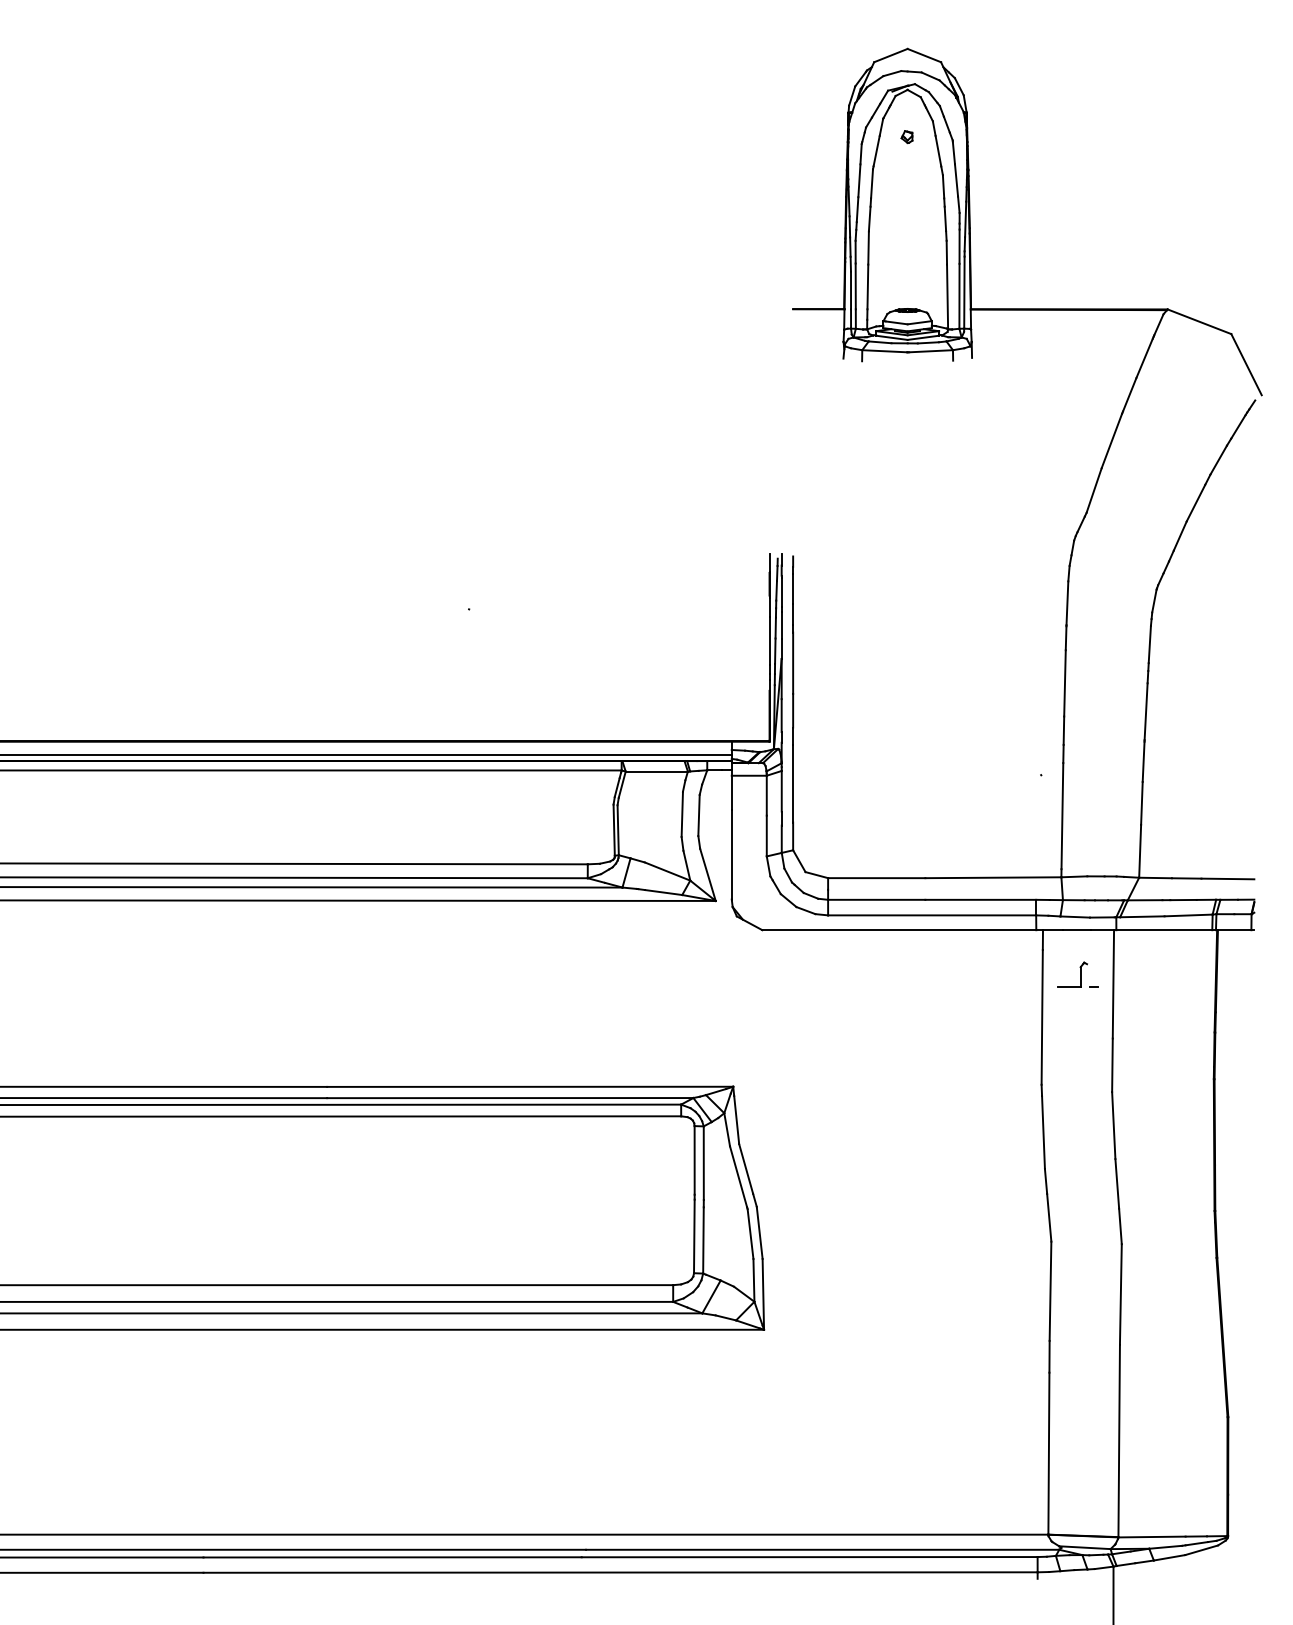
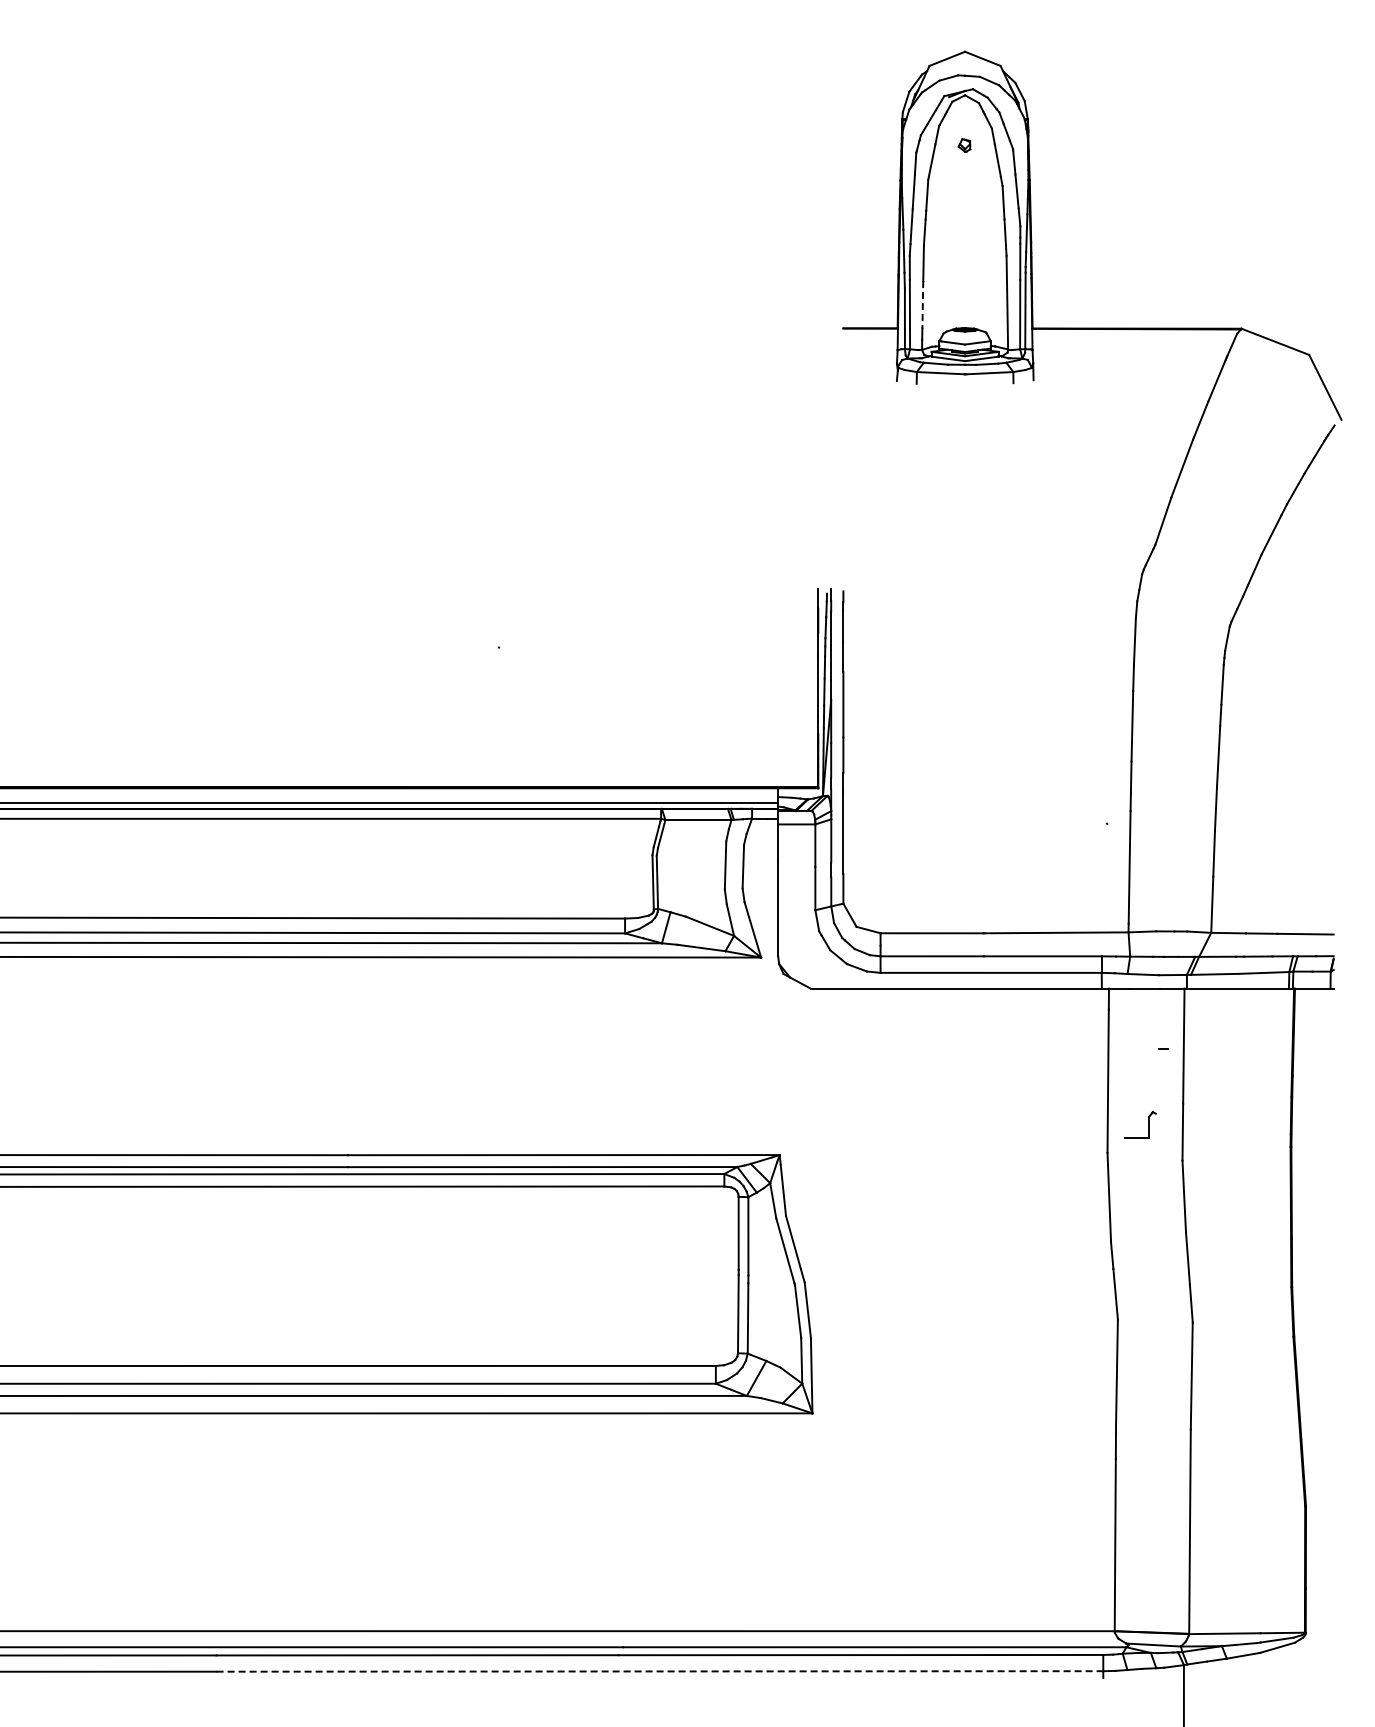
line: (867, 286) -> (922, 304), solid -> dashed
part: (1080, 974) -> (1148, 1124), moved
line: (621, 1572) -> (660, 1671), solid -> dashed

